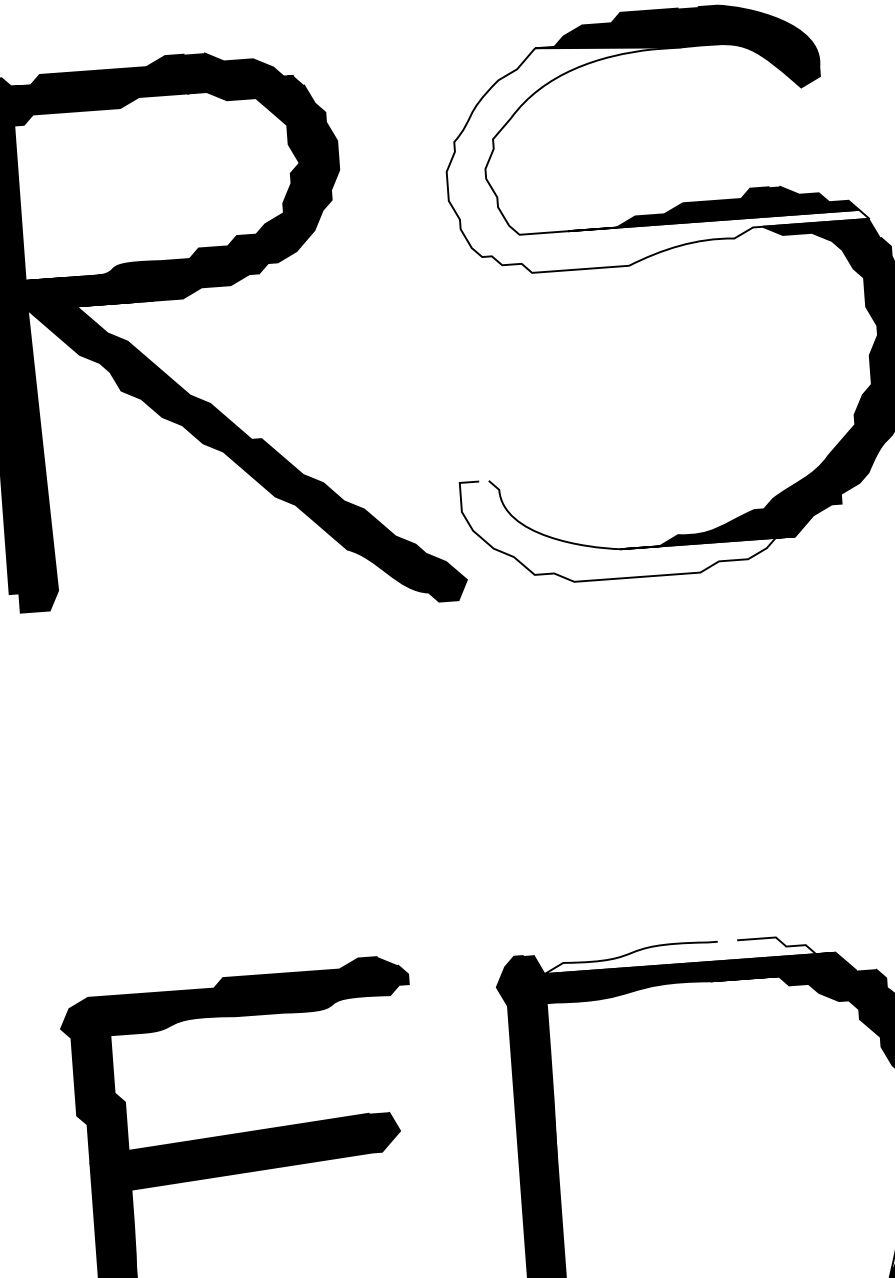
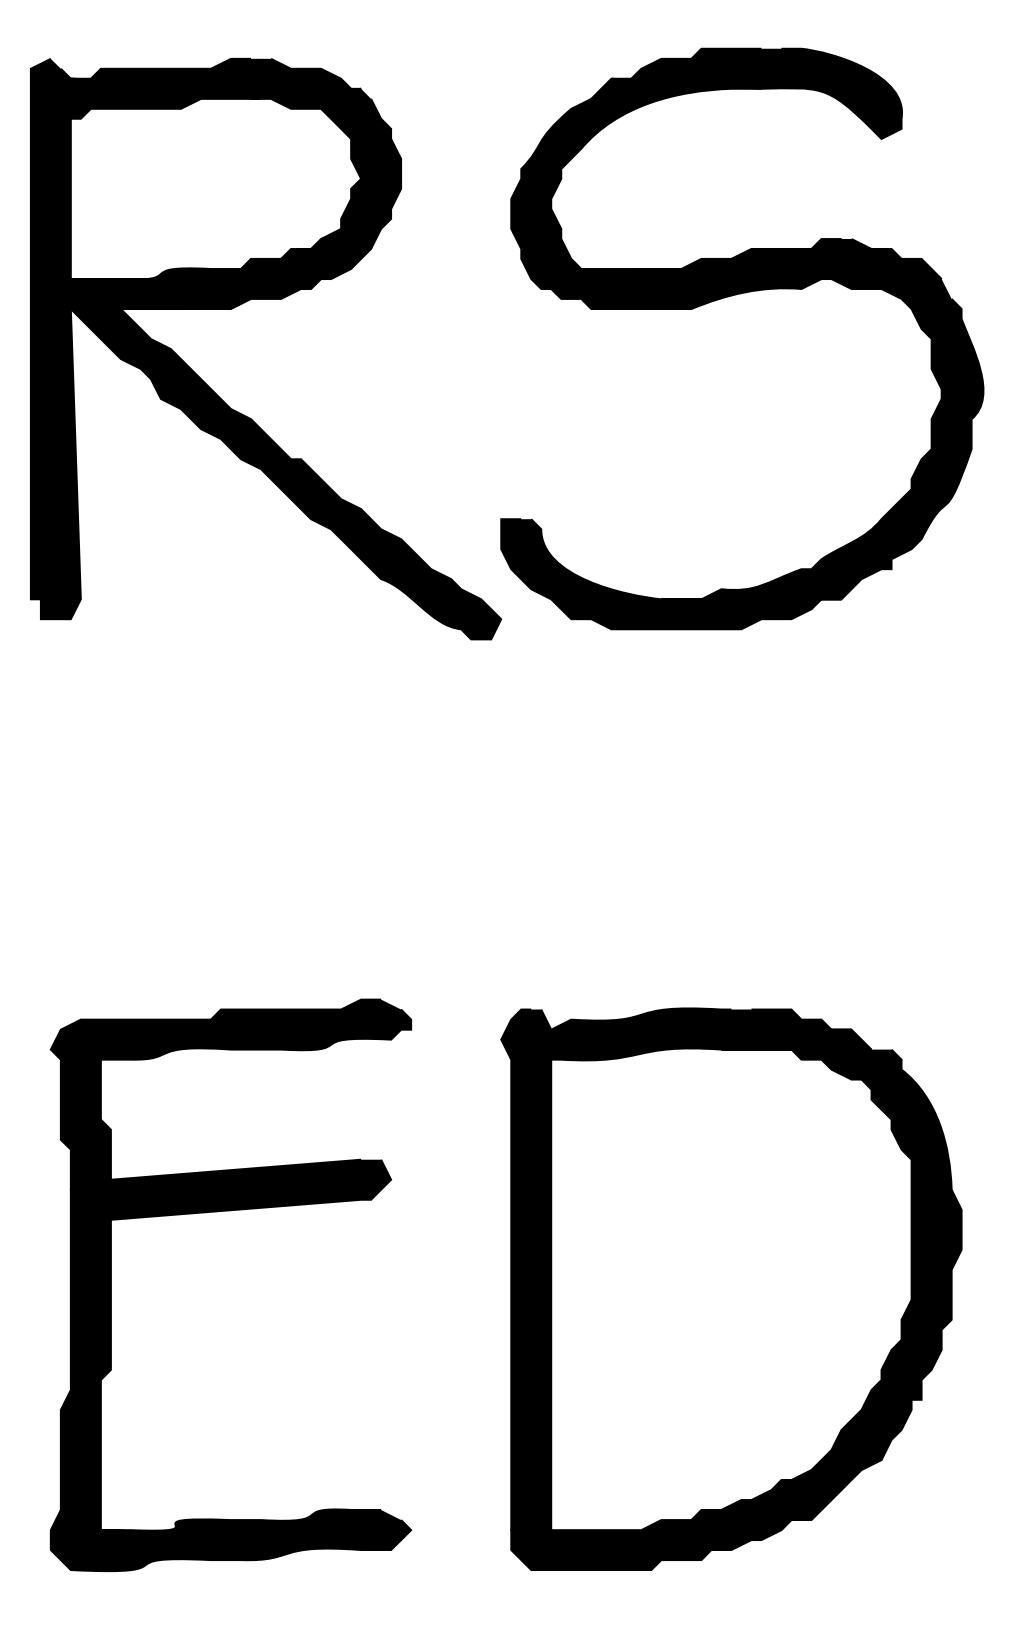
fill: (654, 151) -> (726, 193), added
fill: (628, 524) -> (671, 574), added
fill: (689, 952) -> (701, 1018), added

